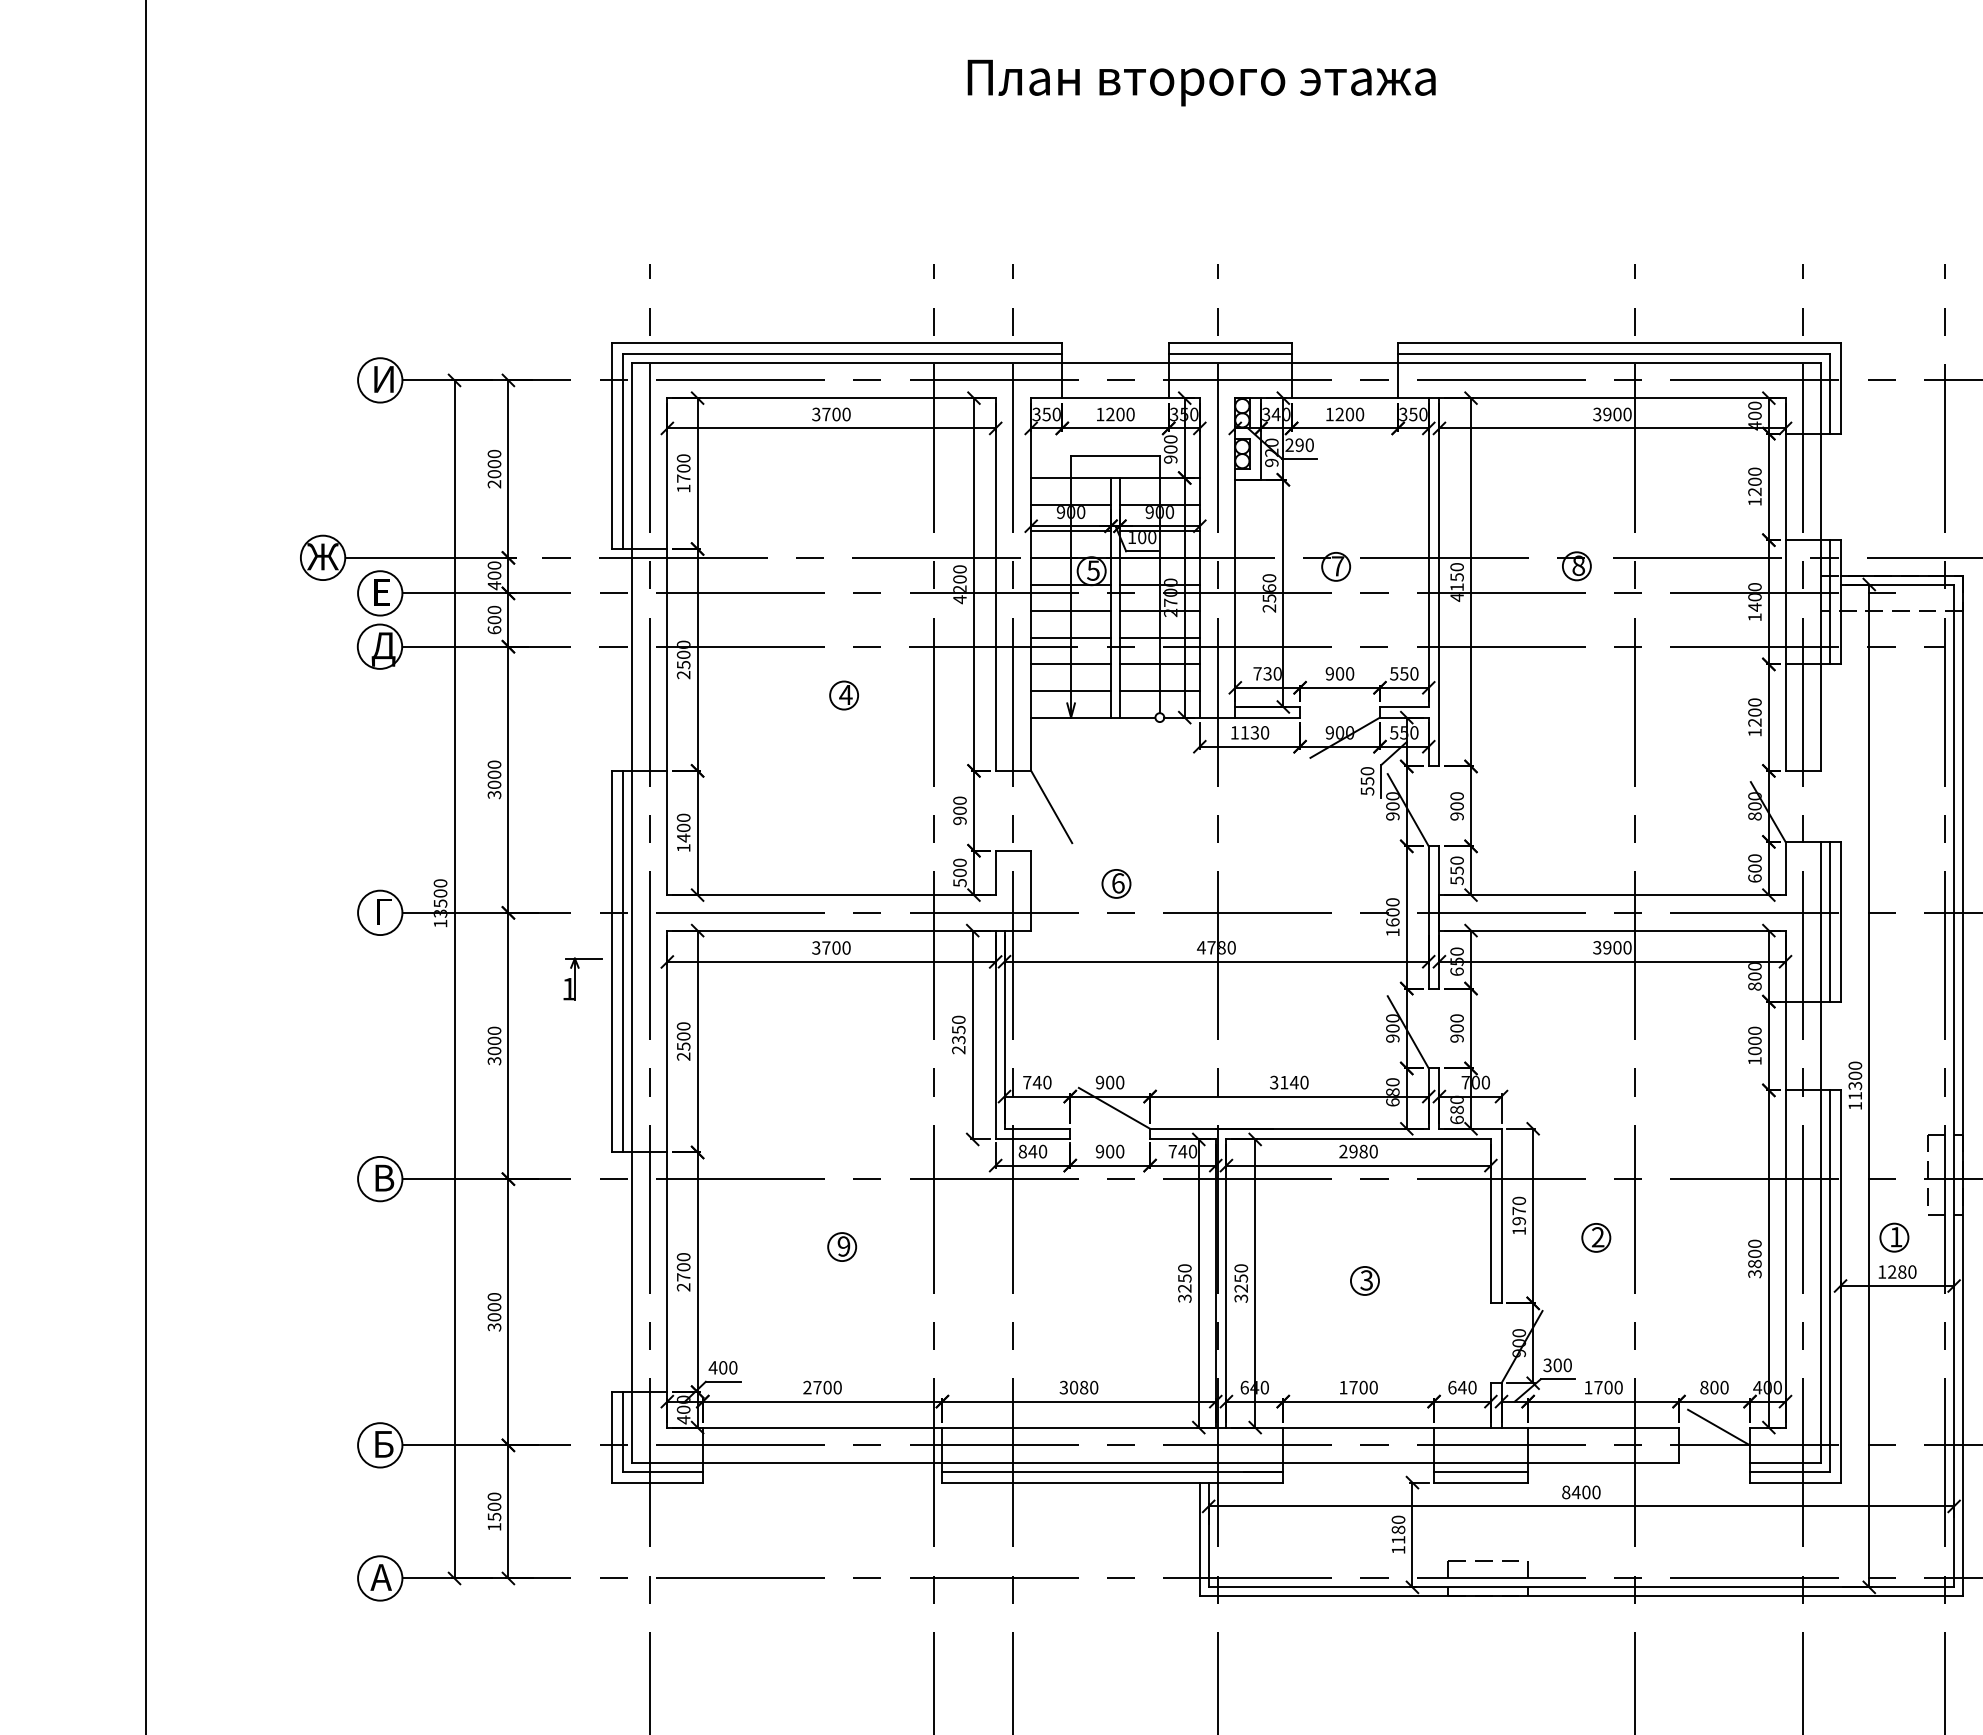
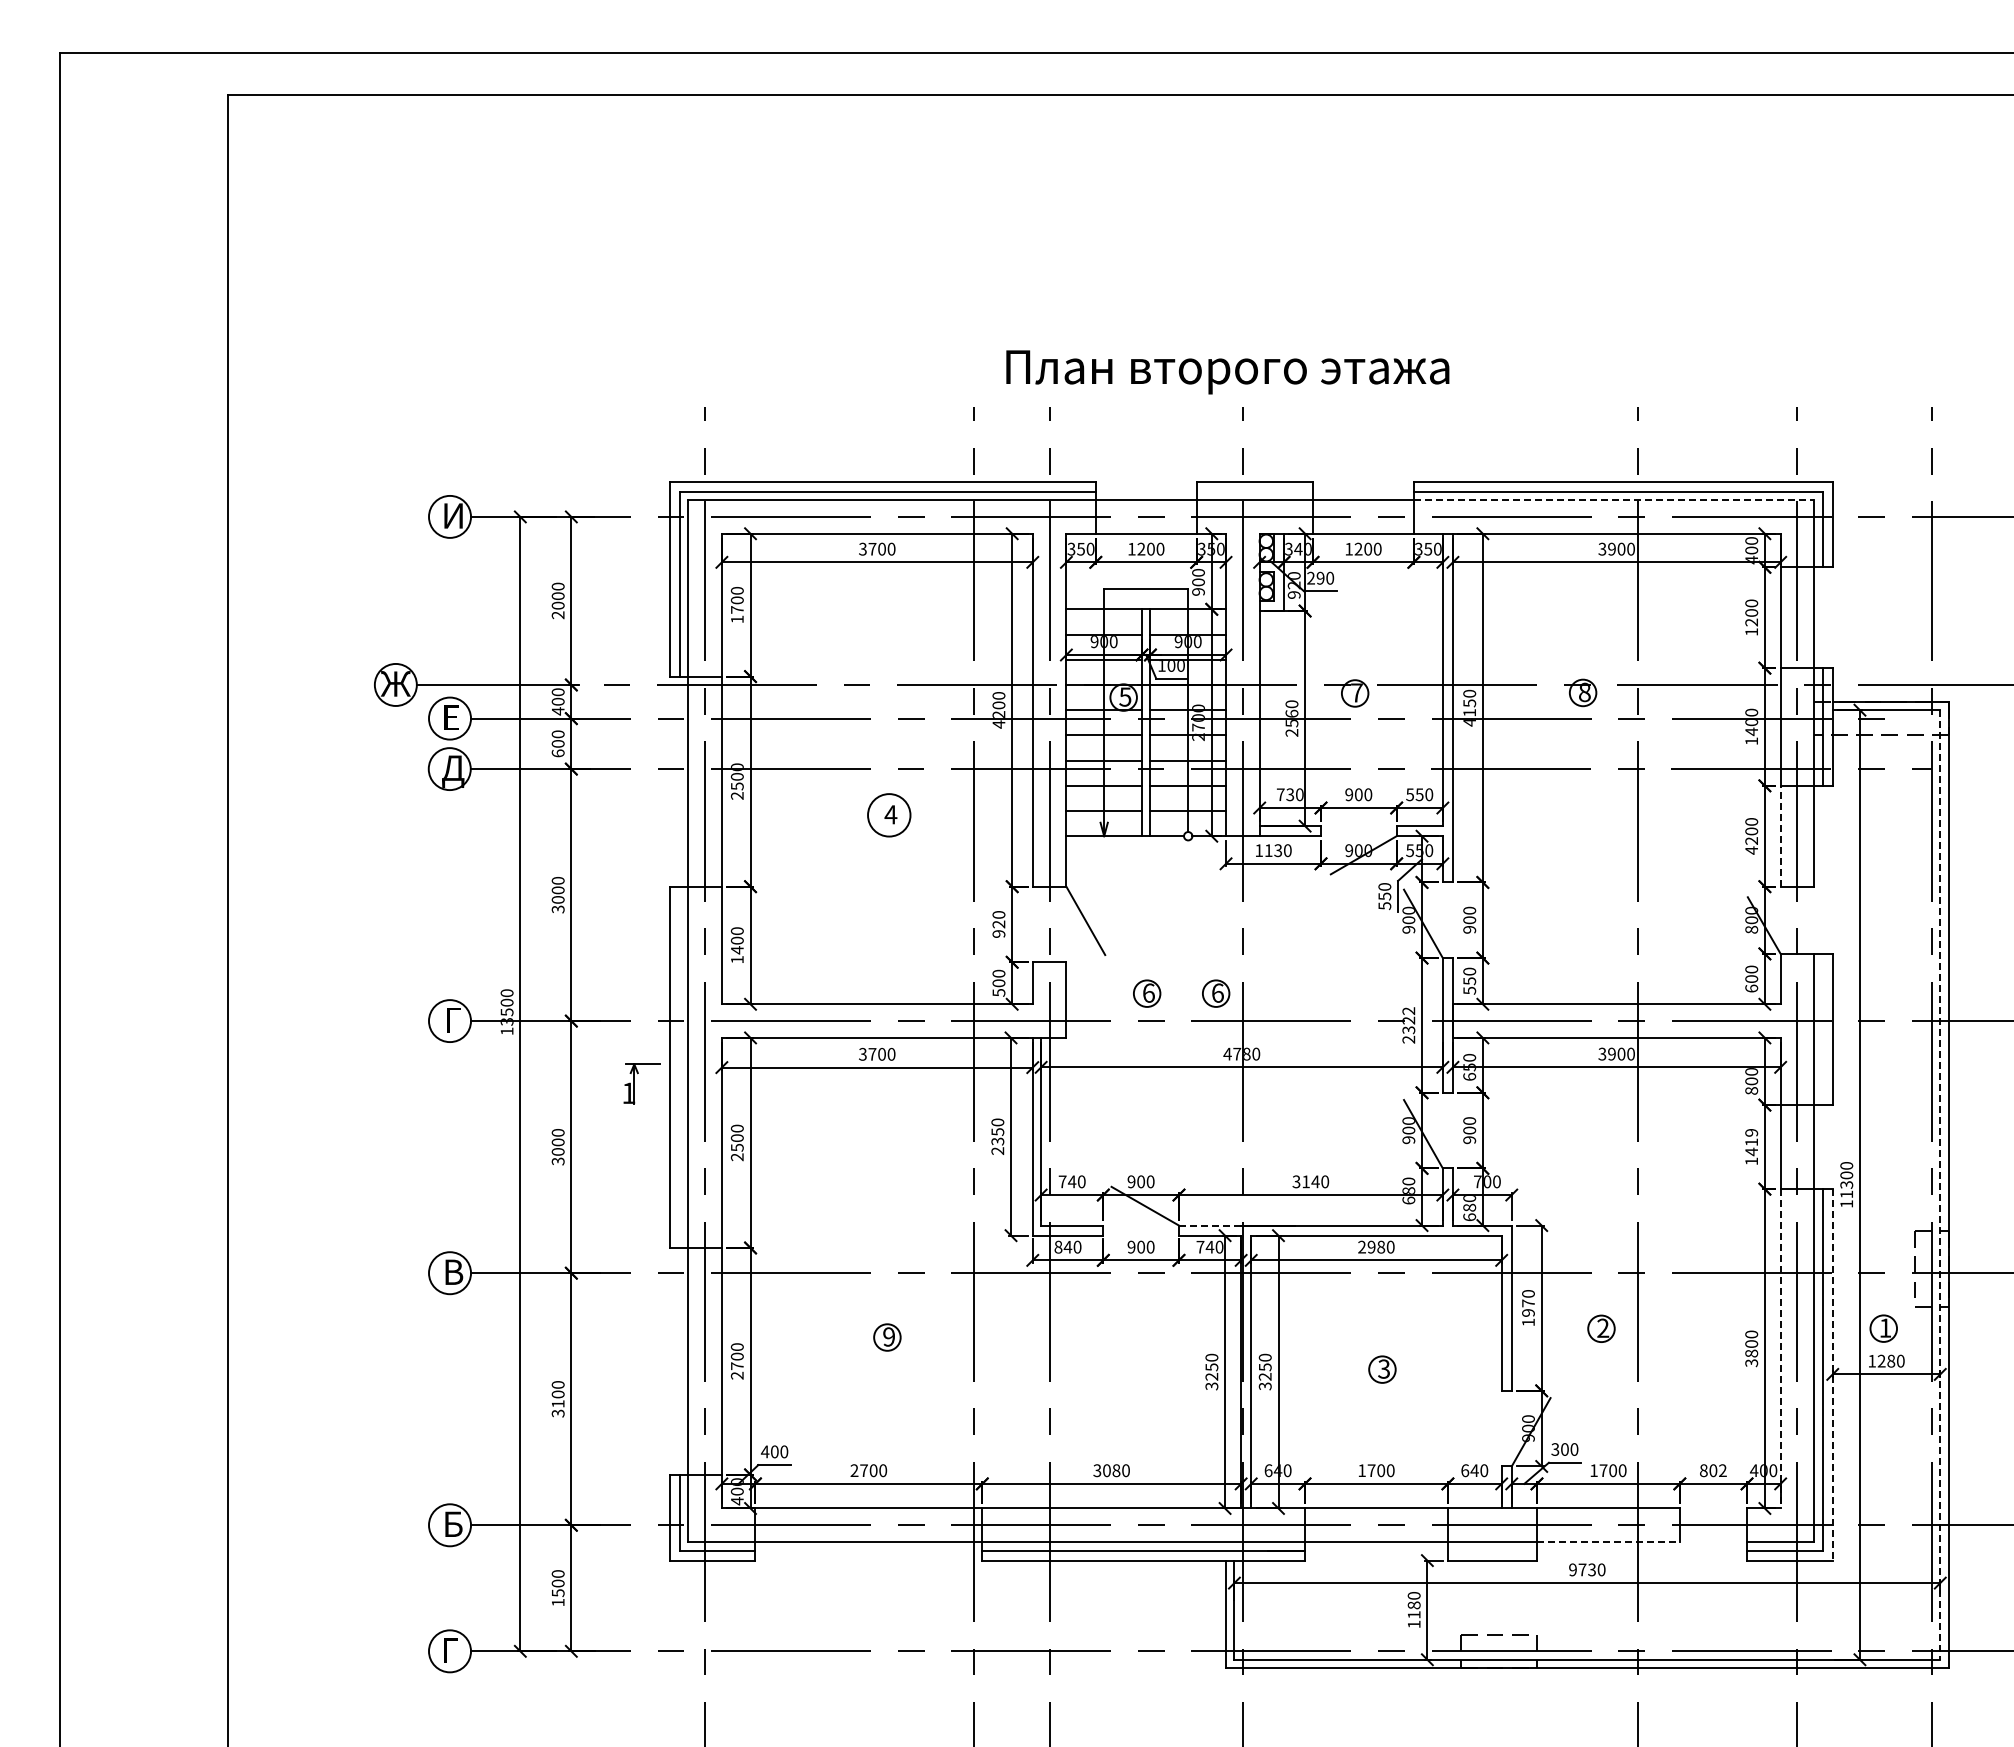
text: (1201, 83) -> (1227, 372), moved
line: (1229, 353) -> (1254, 491), removed
line: (1610, 363) -> (1614, 500), solid -> dashed
circle: (844, 695) -> (889, 815), size x1.6
line: (1785, 716) -> (1780, 835), solid -> dashed
text: (1754, 732) -> (1751, 850), 1200 -> 4200
text: (959, 810) -> (998, 924), 900 -> 920
part: (1189, 883) -> (1216, 993), added
text: (1392, 917) -> (1408, 1025), 1600 -> 2322
line: (1829, 921) -> (1822, 1029), removed
line: (622, 960) -> (679, 1066), removed
text: (1754, 1041) -> (1751, 1142), 1000 -> 1419
line: (1954, 1085) -> (1940, 1184), solid -> dashed
line: (1183, 1128) -> (1210, 1225), solid -> dashed
line: (1785, 1258) -> (1780, 1348), solid -> dashed
line: (1840, 1286) -> (1832, 1374), solid -> dashed
text: (493, 1316) -> (557, 1403), 3000 -> 3100
text: (1724, 1387) -> (1722, 1470), 800 -> 802
line: (1718, 1427) -> (1717, 1508), removed
line: (1603, 1463) -> (1608, 1542), solid -> dashed
line: (1480, 1471) -> (1491, 1550), removed
text: (1576, 1492) -> (1582, 1569), 8400 -> 9730
text: (380, 1576) -> (450, 1649), А -> Г

